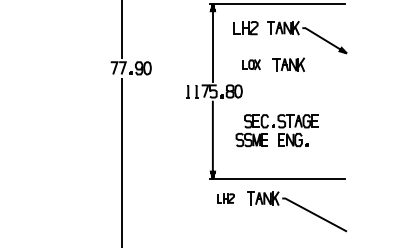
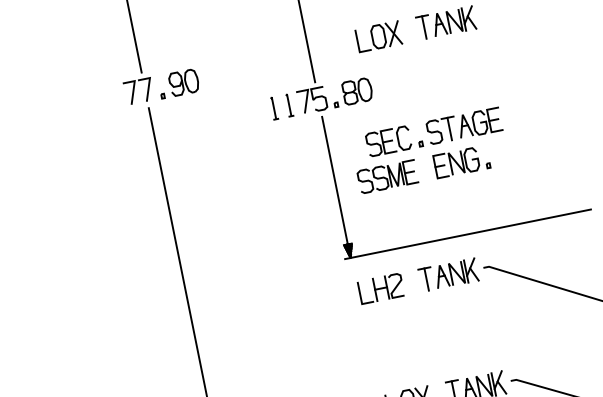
part: (251, 64) -> (378, 36), size x1.43
part: (276, 130) -> (428, 150), moved
part: (225, 198) -> (380, 288), size x1.43

